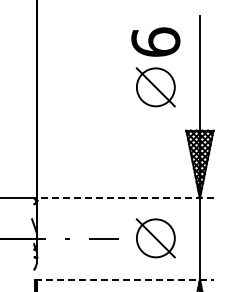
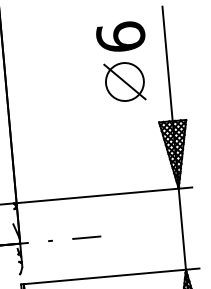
line: (123, 198) -> (102, 195), dashed -> solid
part: (155, 238) -> (138, 232), removed
line: (124, 279) -> (110, 276), dashed -> solid

